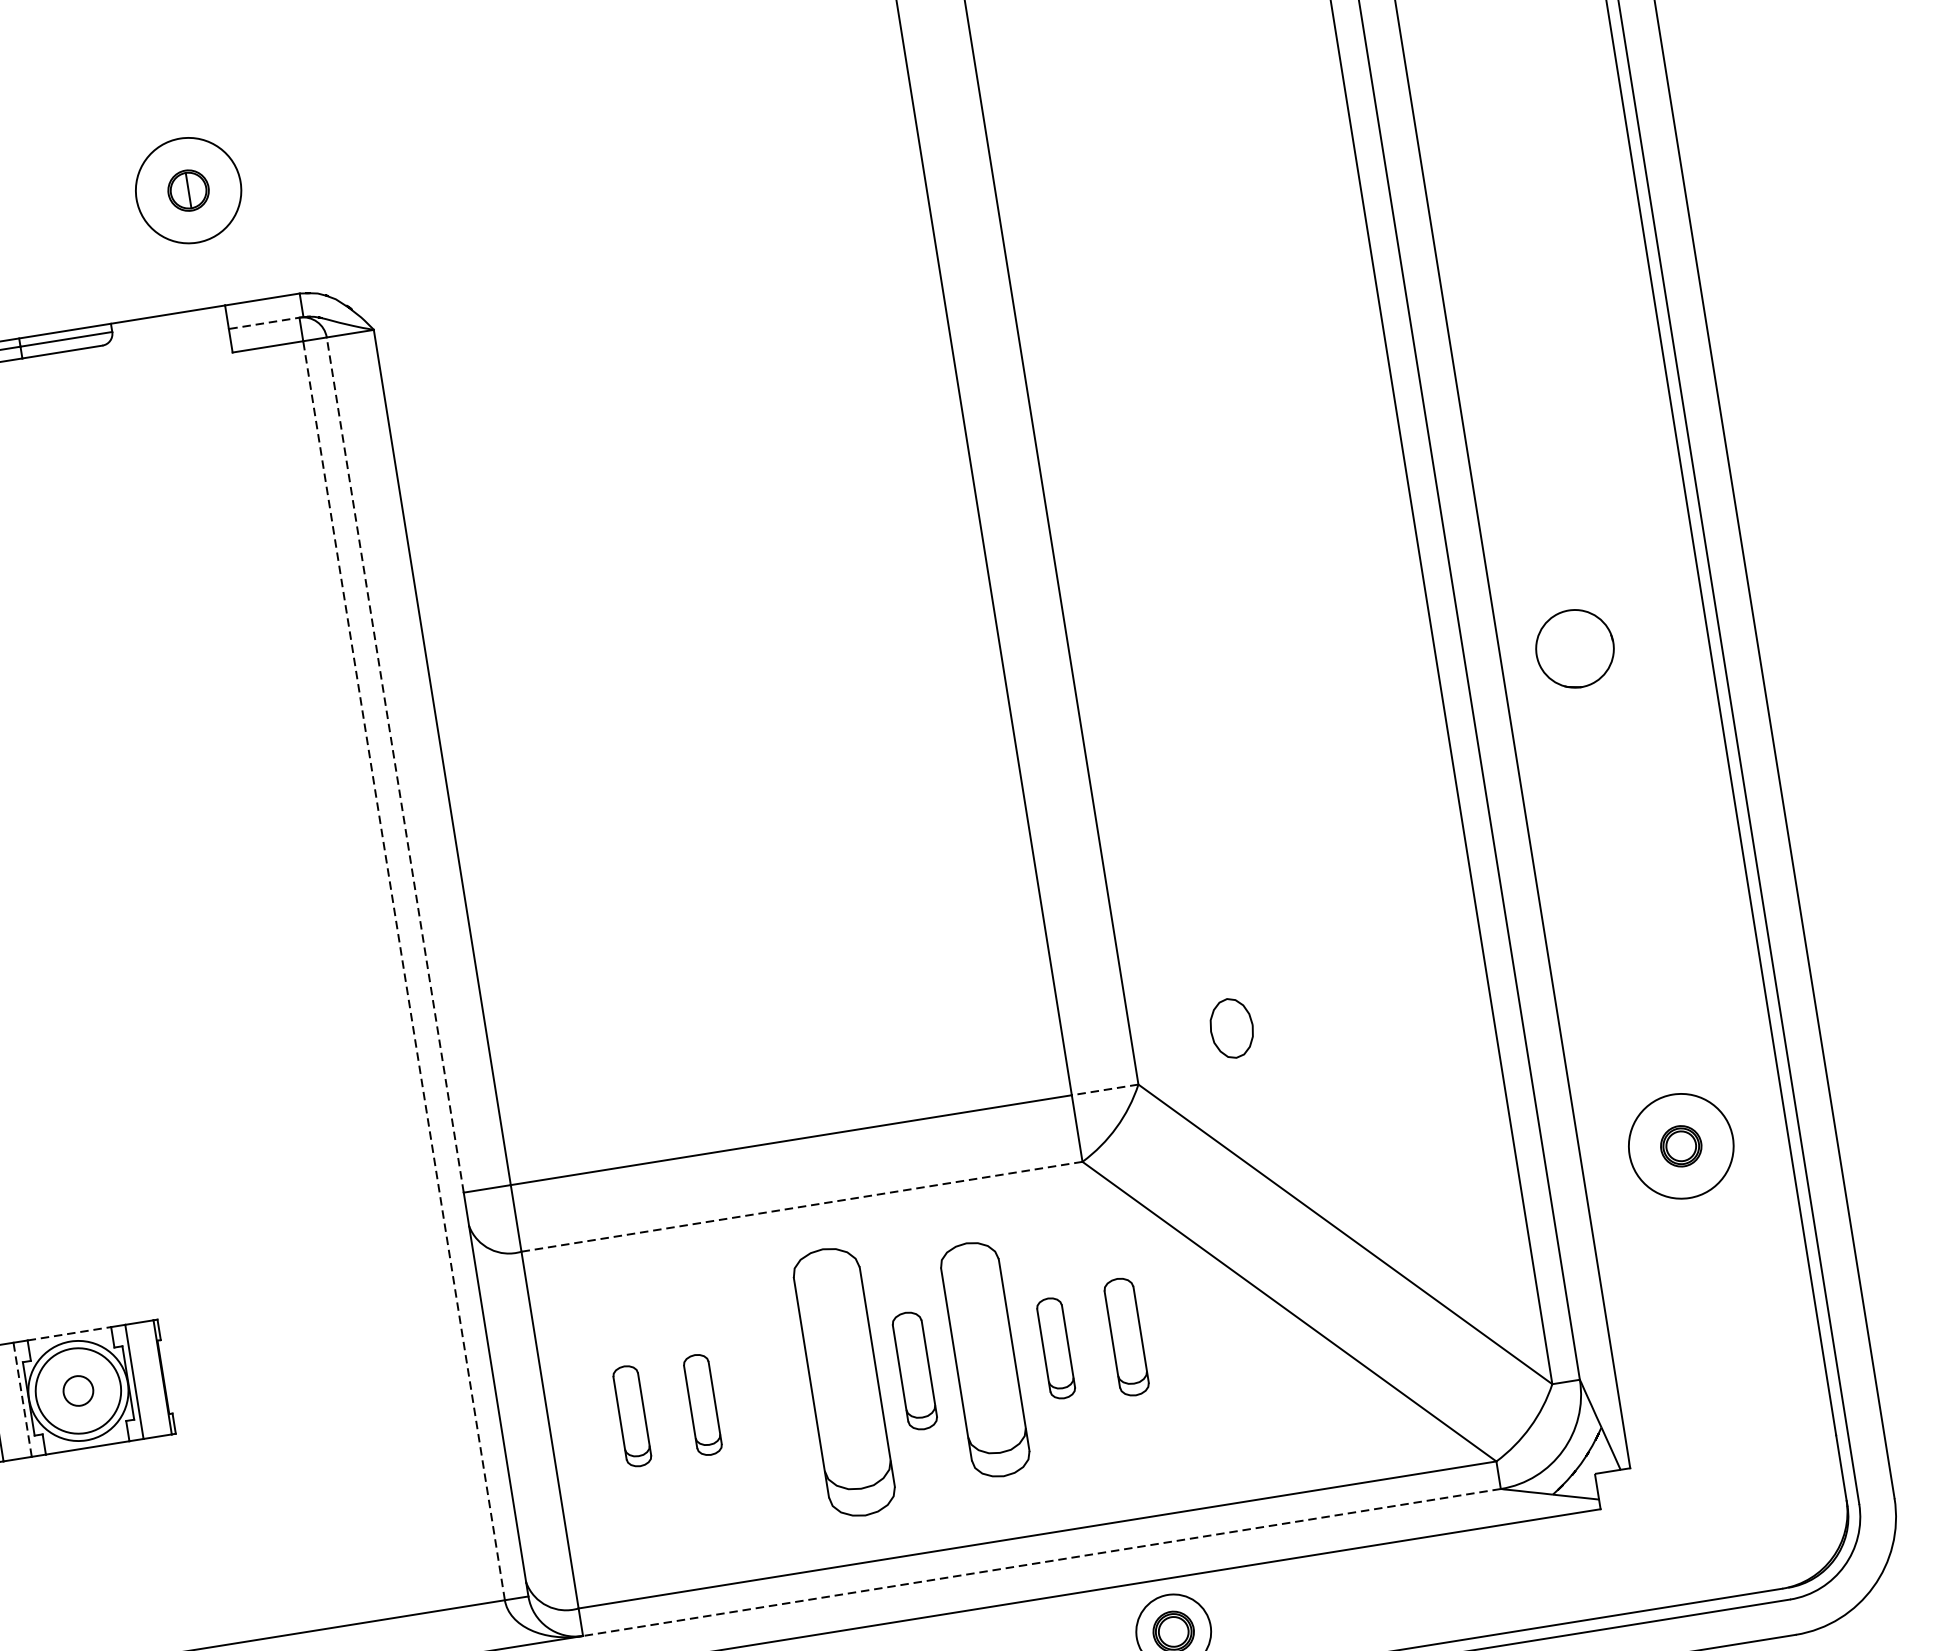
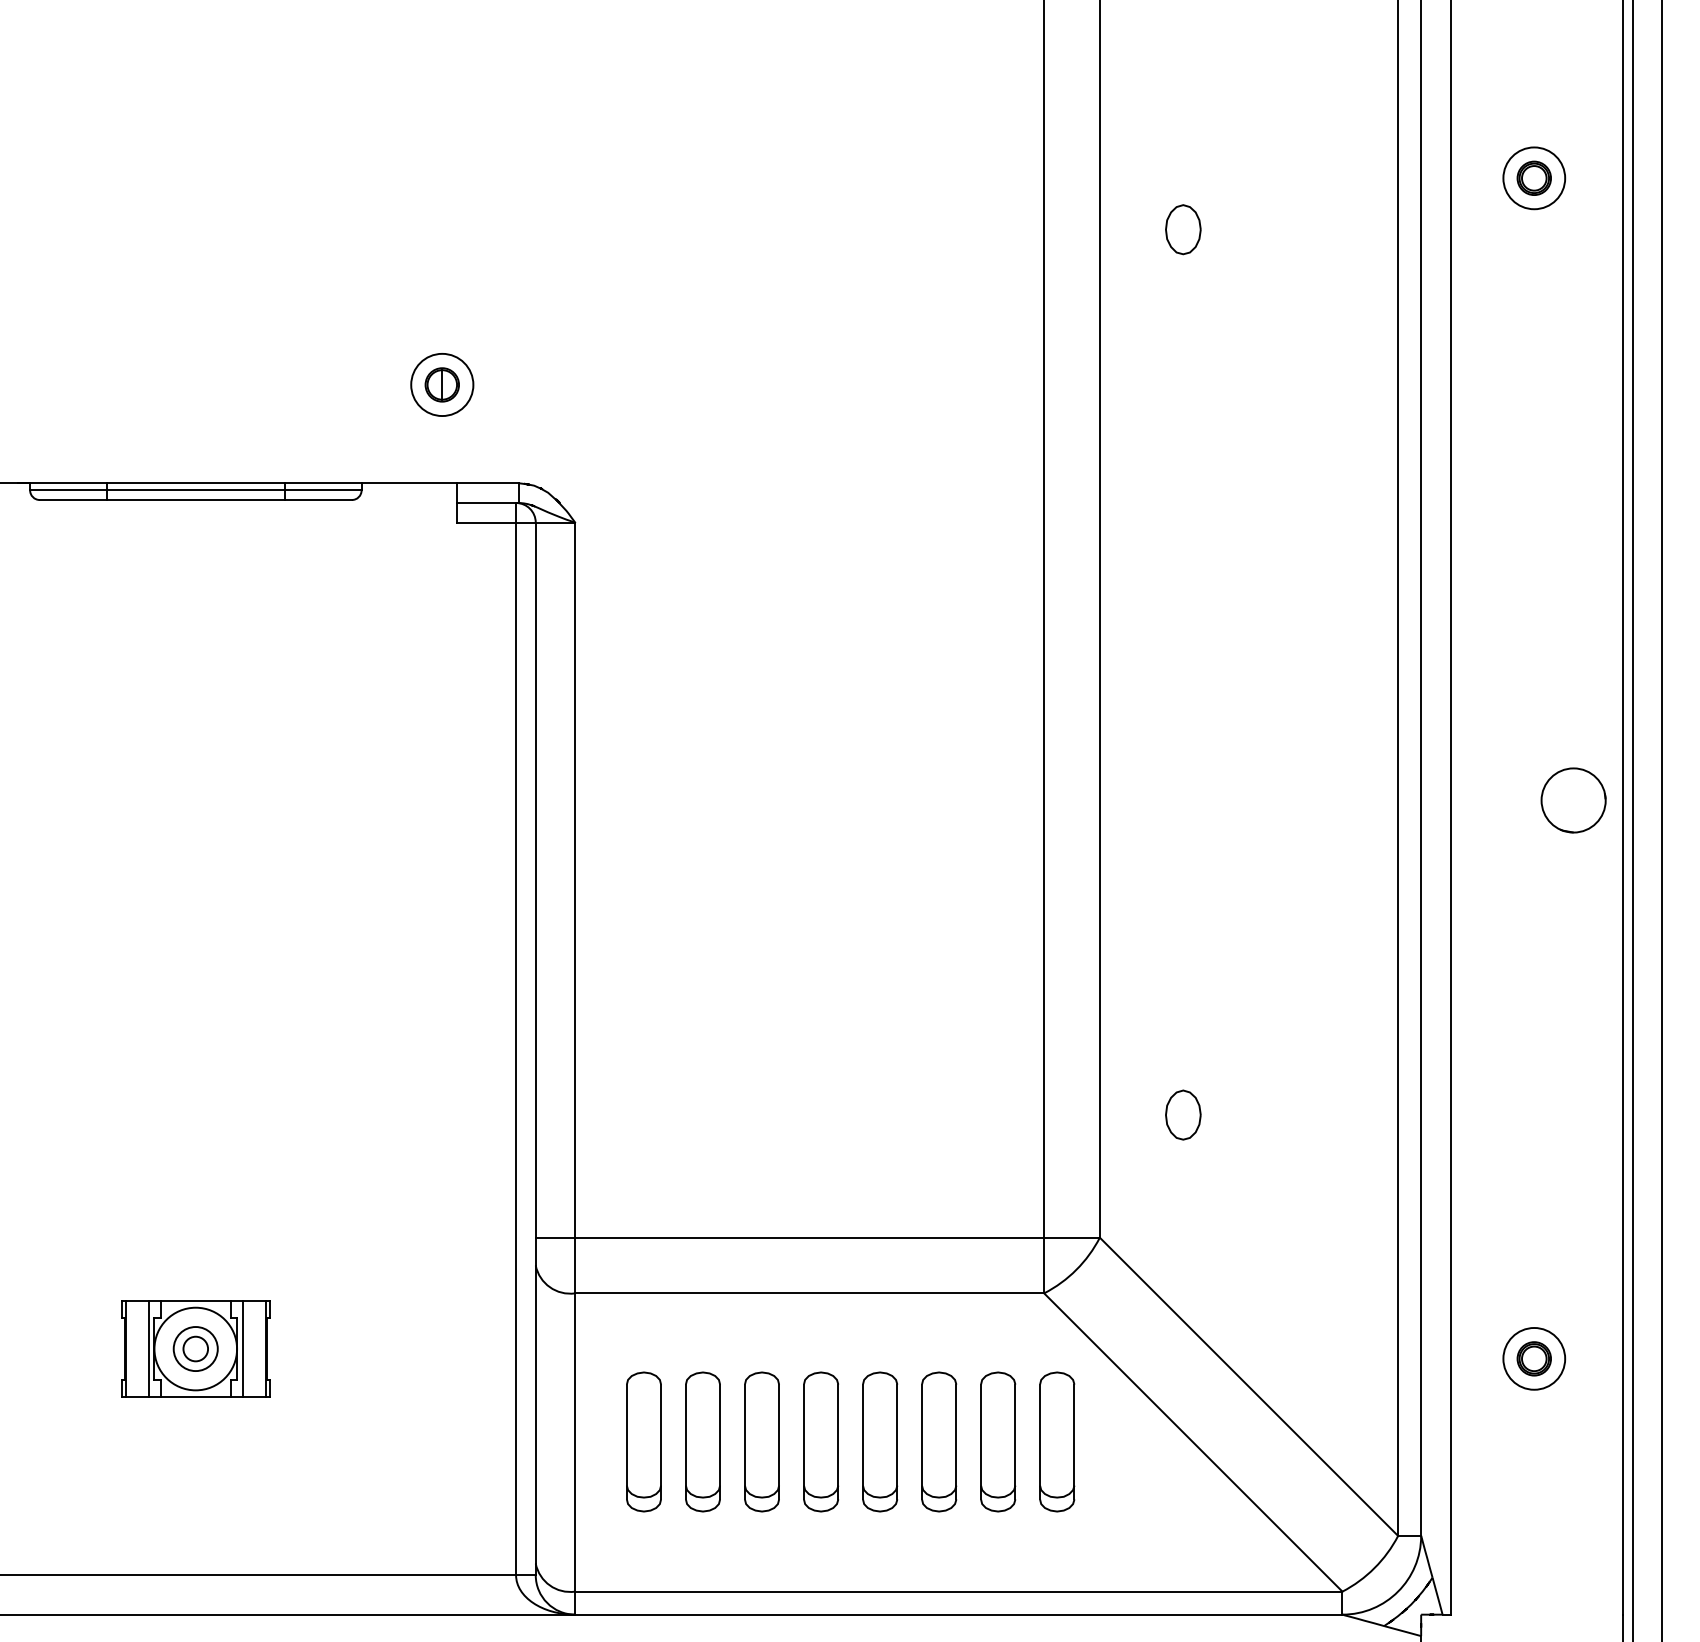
circle: (188, 190) -> (442, 384), size x0.71
line: (265, 323) -> (487, 503), dashed -> solid
circle: (1574, 648) -> (1573, 800), moved
line: (395, 765) -> (535, 880), dashed -> solid
line: (404, 970) -> (516, 1048), dashed -> solid
part: (1231, 1027) -> (1183, 1114), moved
line: (1105, 1089) -> (1072, 1237), dashed -> solid
circle: (1681, 1145) -> (1534, 1358), size x0.71
line: (801, 1206) -> (809, 1293), dashed -> solid
line: (69, 1334) -> (195, 1301), dashed -> solid
part: (1126, 1336) -> (1057, 1441), size x1.43
part: (1056, 1347) -> (998, 1441), size x1.67
part: (985, 1359) -> (939, 1441), size x0.71
part: (915, 1370) -> (880, 1441), size x1.43
part: (843, 1381) -> (820, 1441), size x0.62
circle: (78, 1391) -> (195, 1349), size x0.62
part: (772, 1393) -> (761, 1441), added
line: (22, 1399) -> (149, 1348), dashed -> solid
part: (702, 1404) -> (702, 1441), size x1.67
part: (631, 1415) -> (643, 1441), size x1.67
line: (1041, 1562) -> (958, 1614), dashed -> solid

